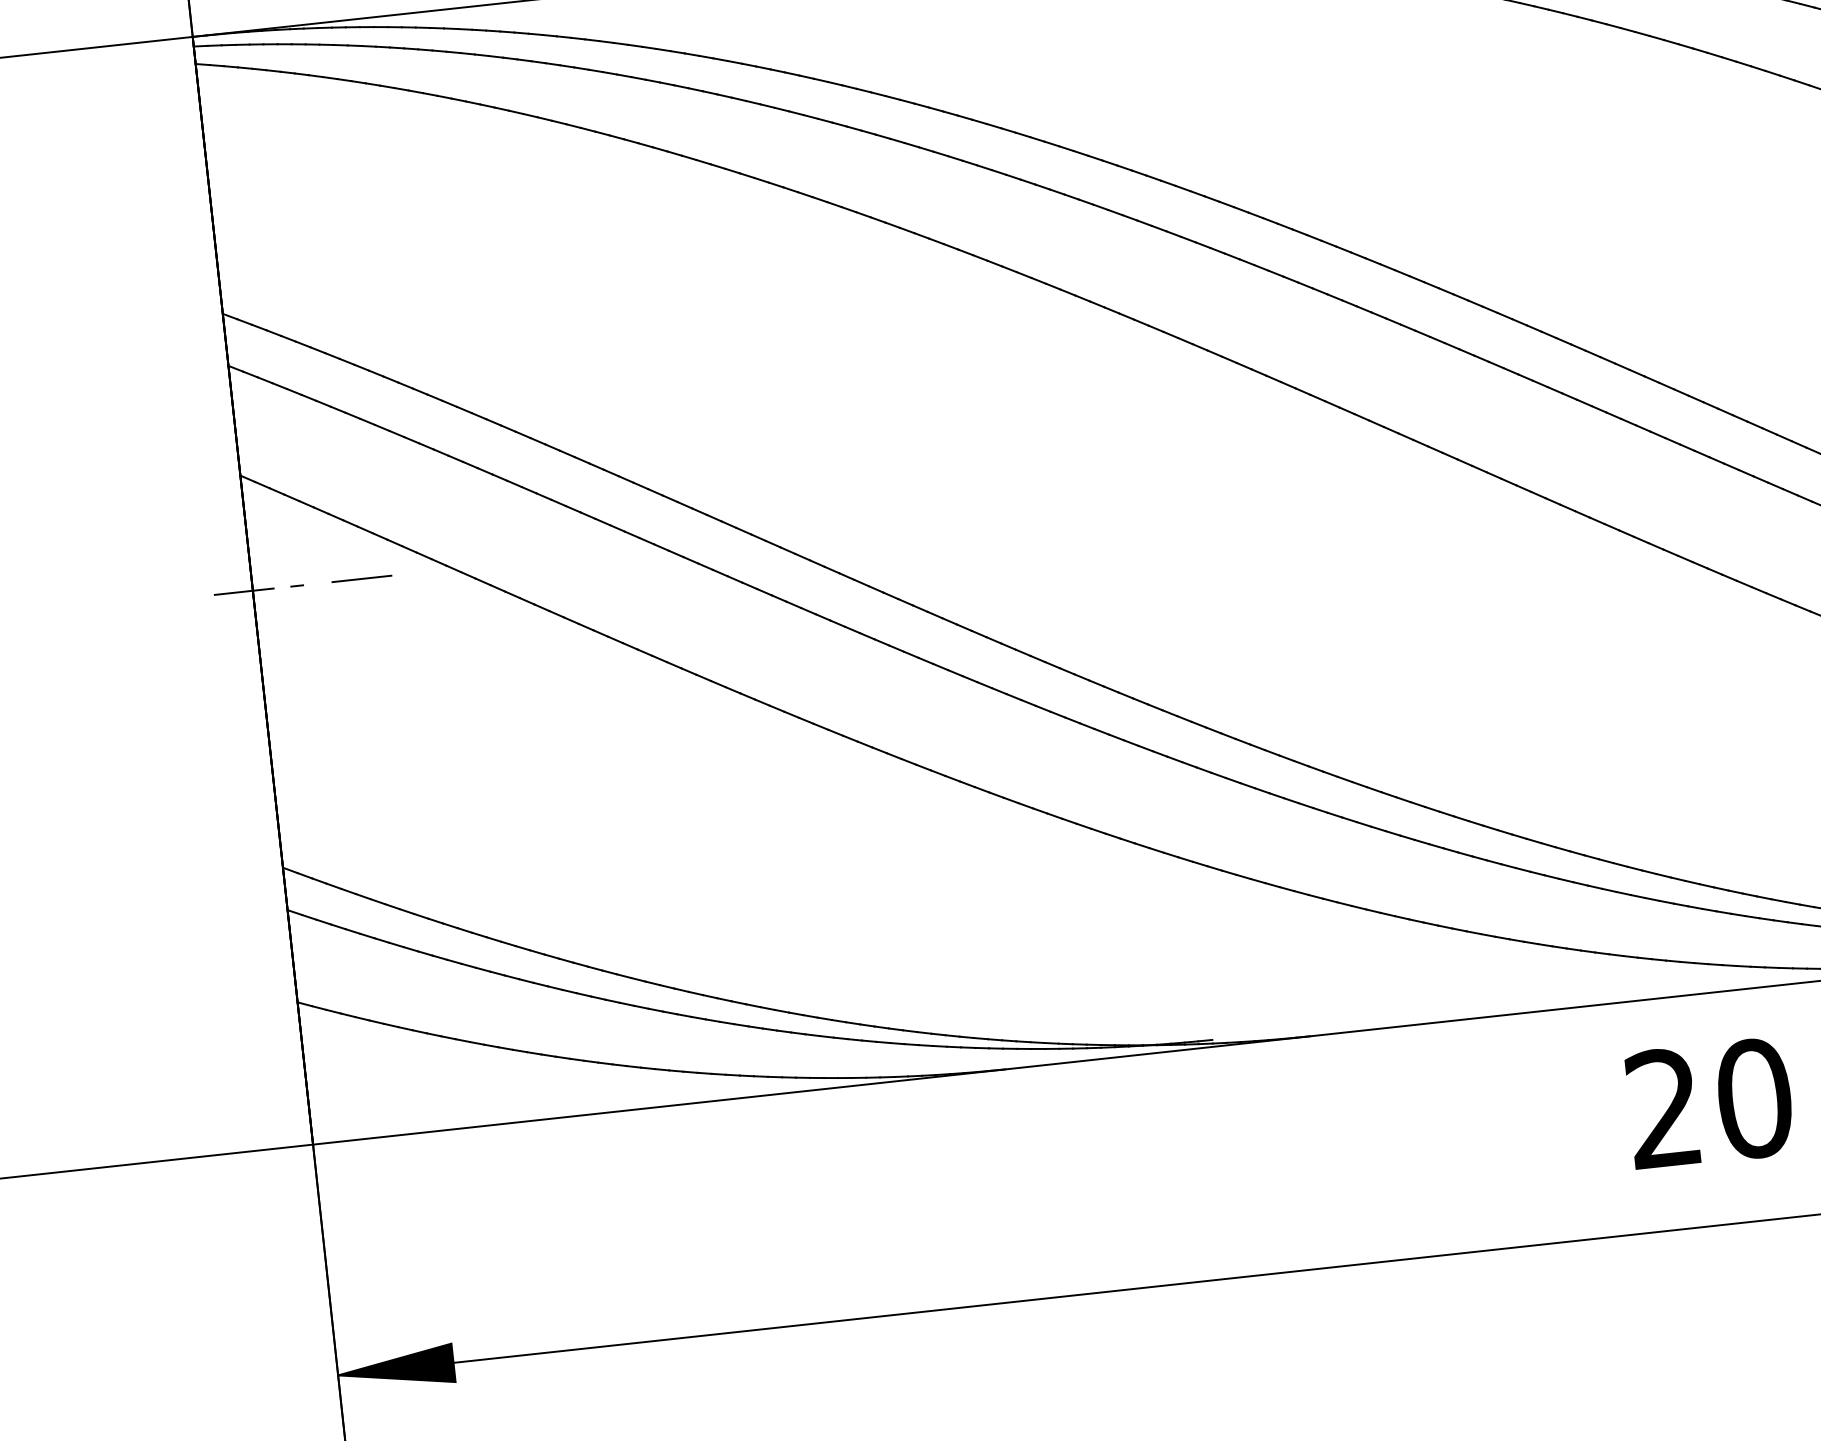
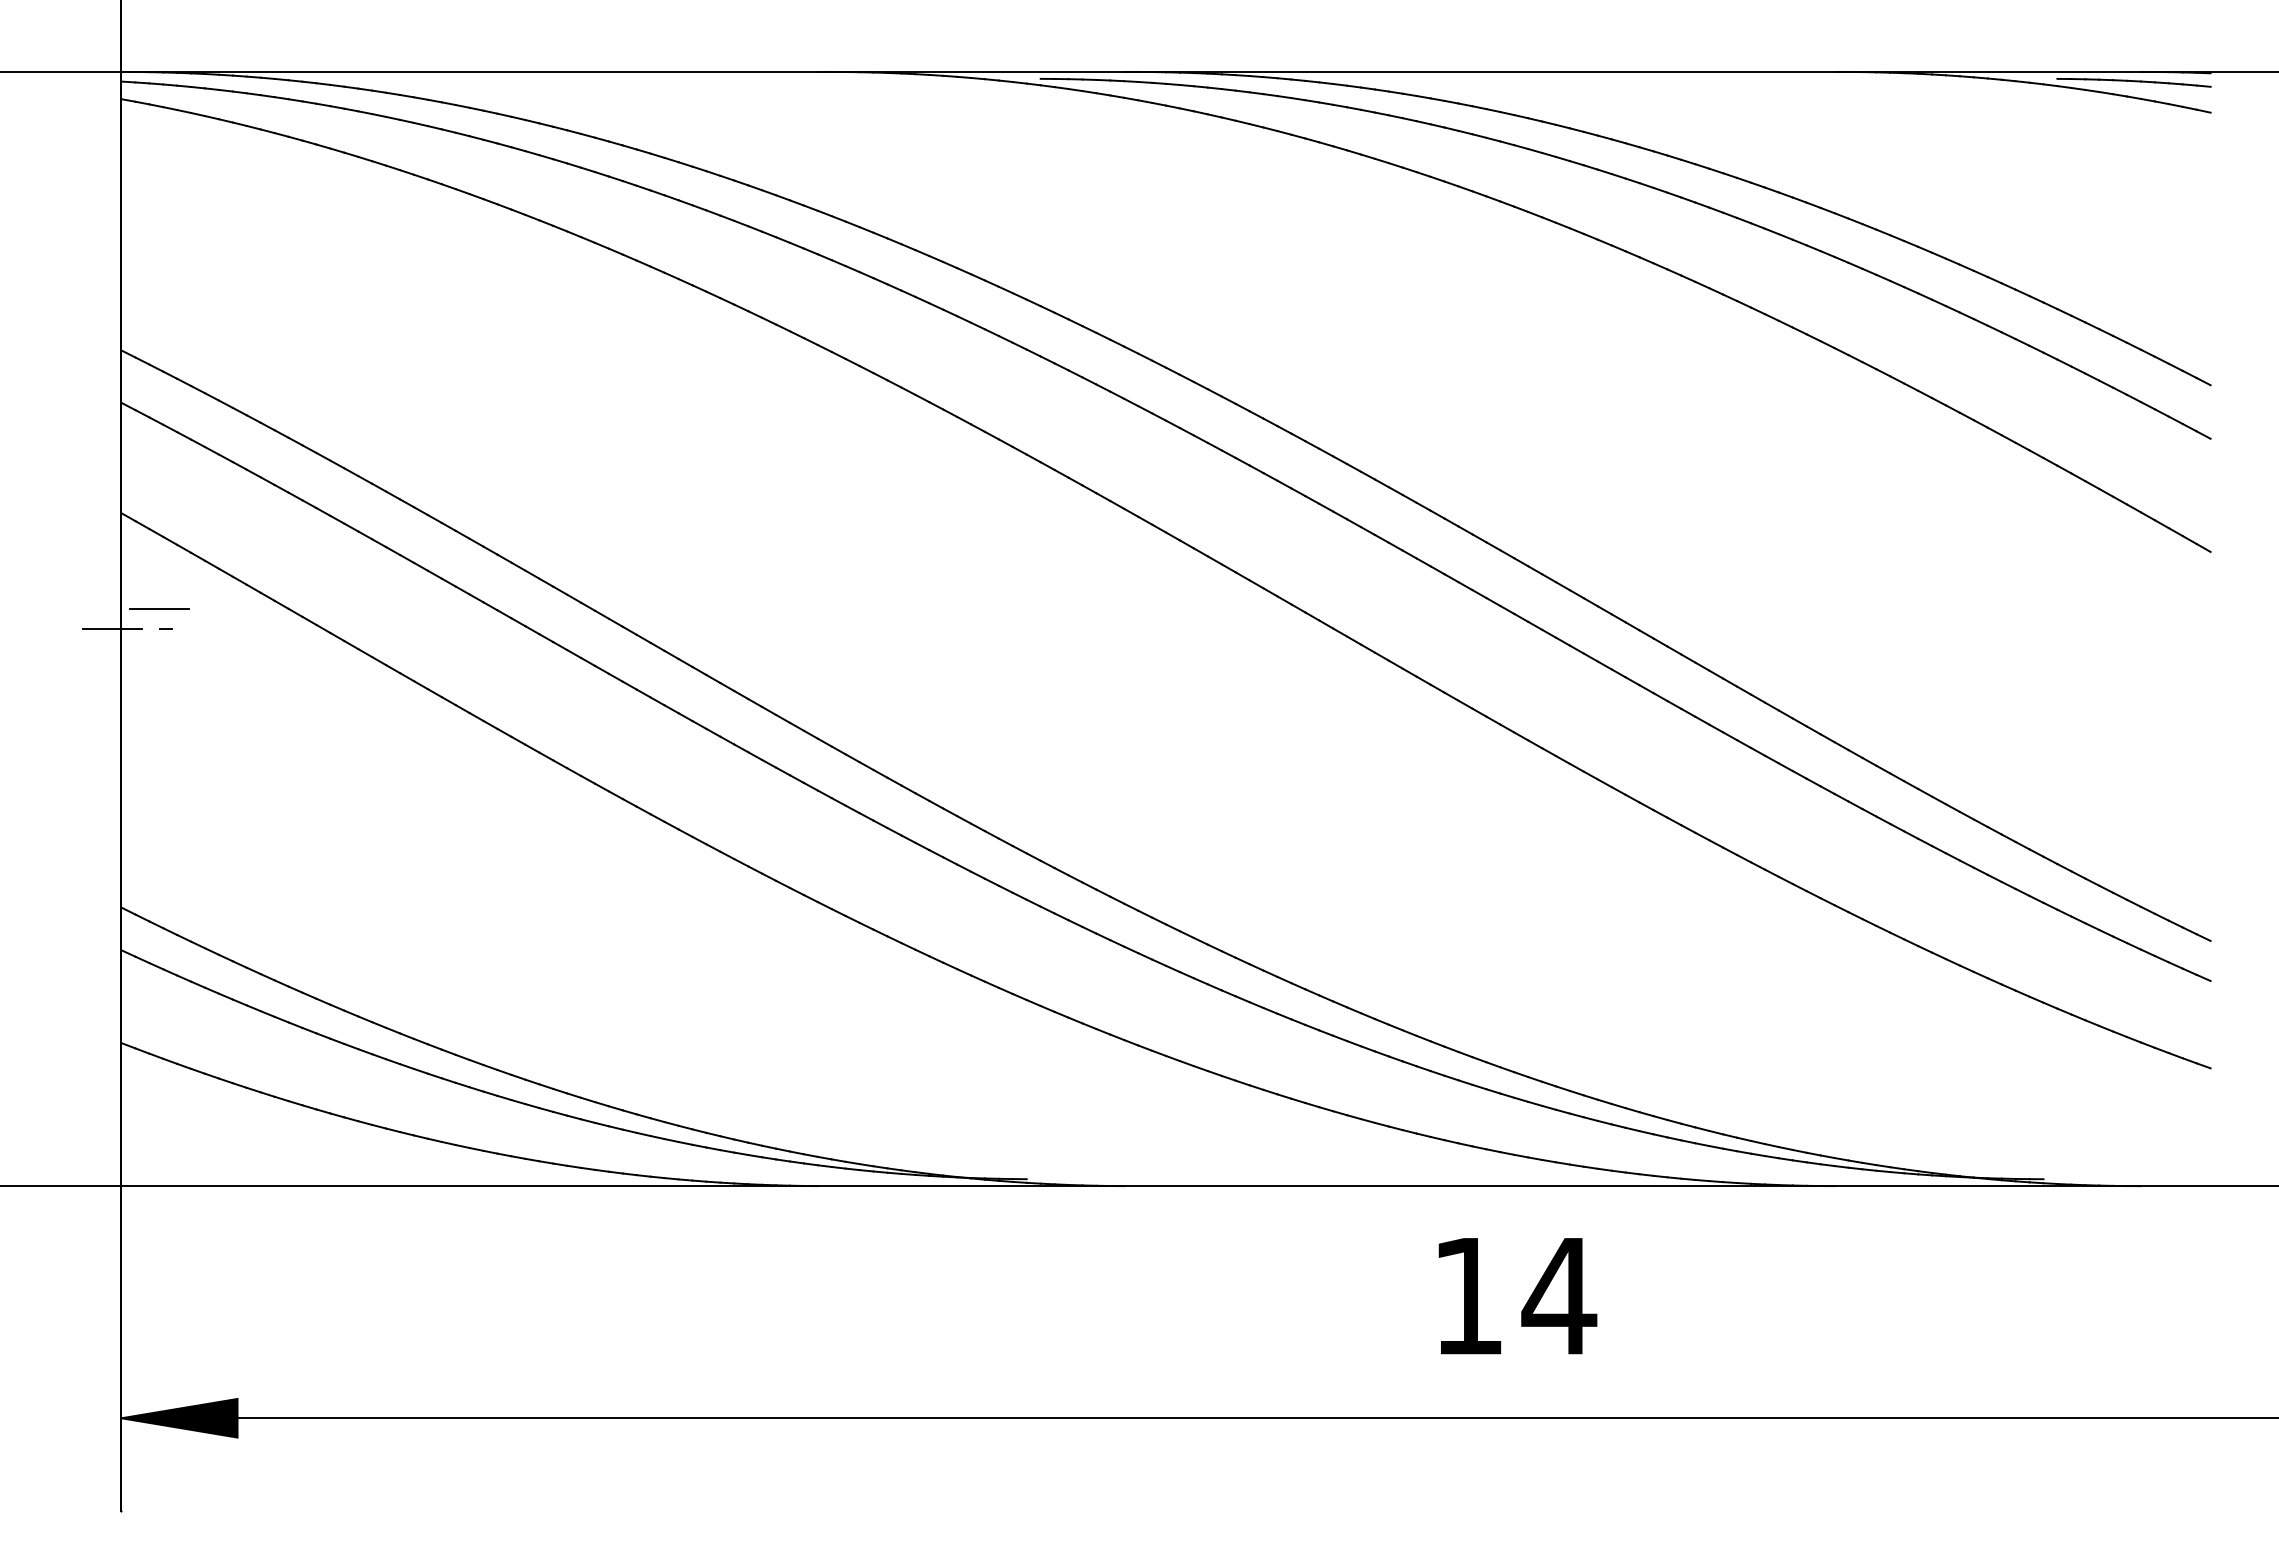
line: (362, 578) -> (159, 608), moved
text: (1710, 1103) -> (1515, 1296), 20 -> 14

